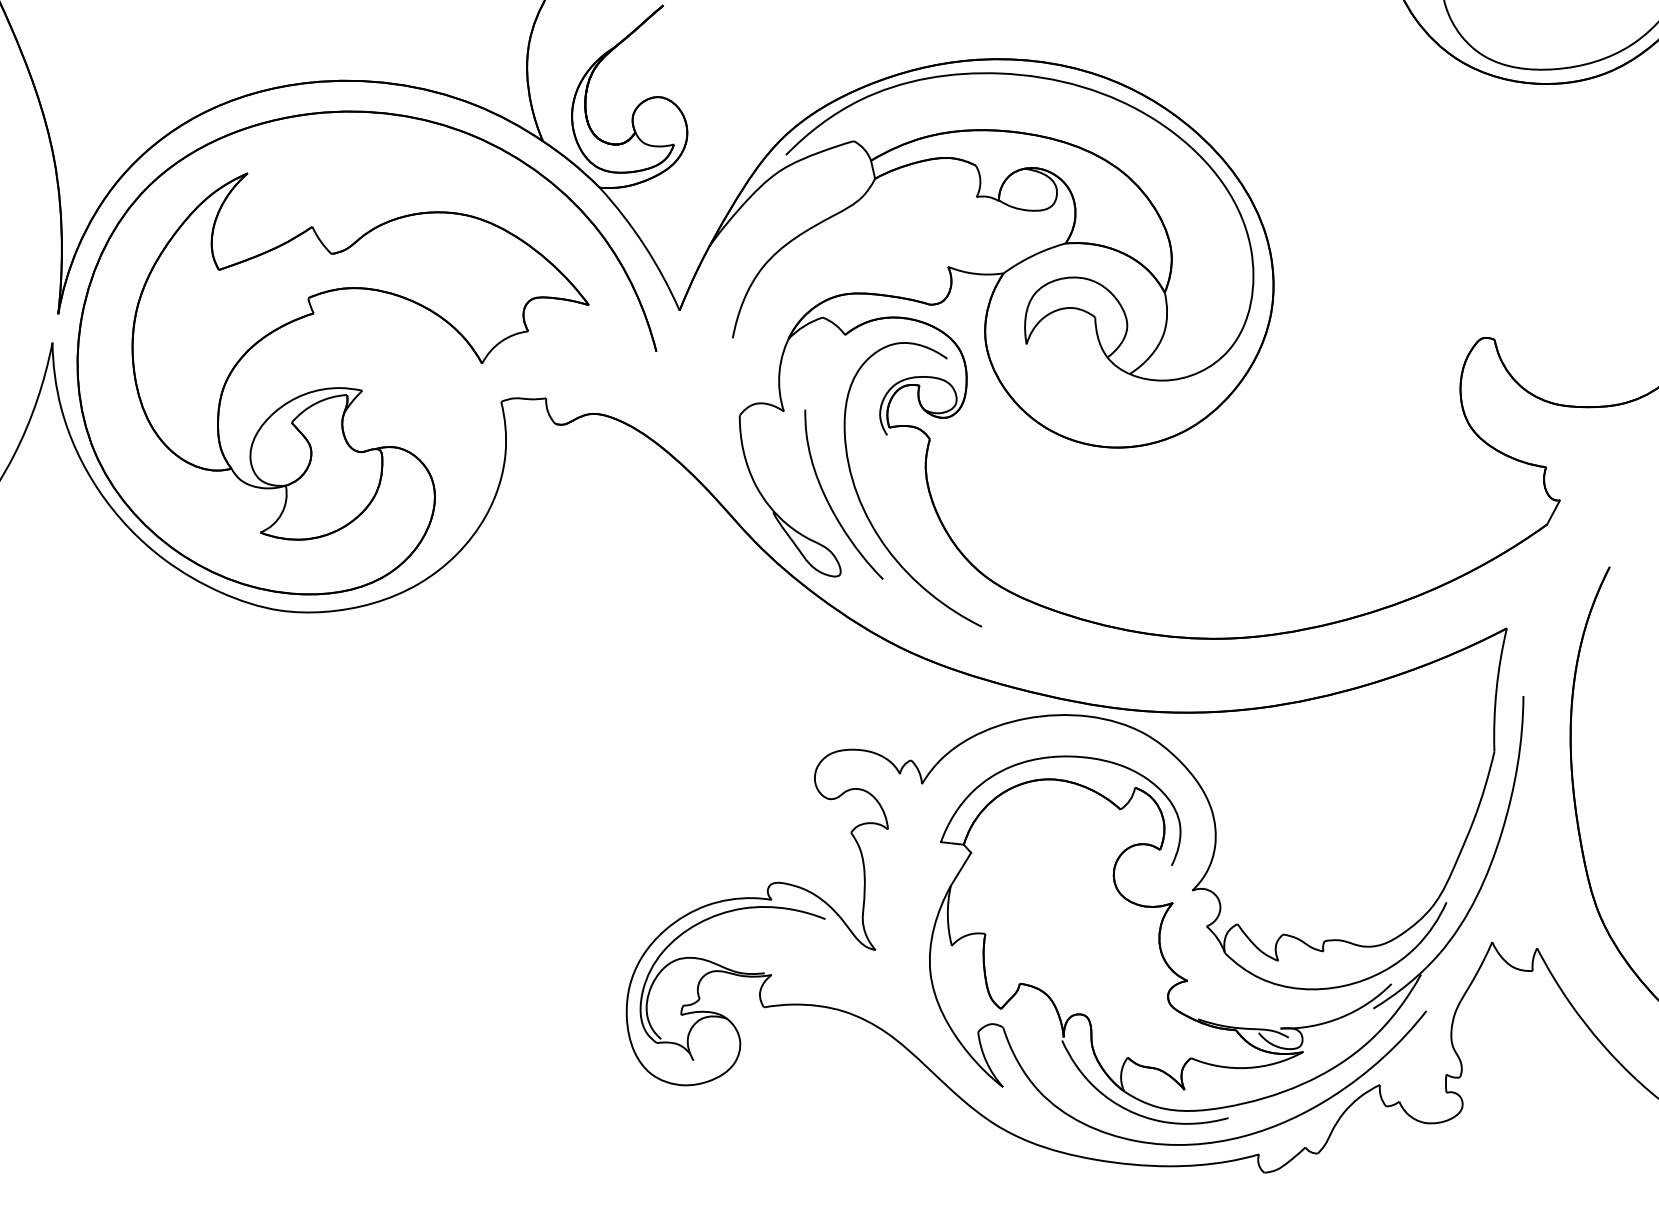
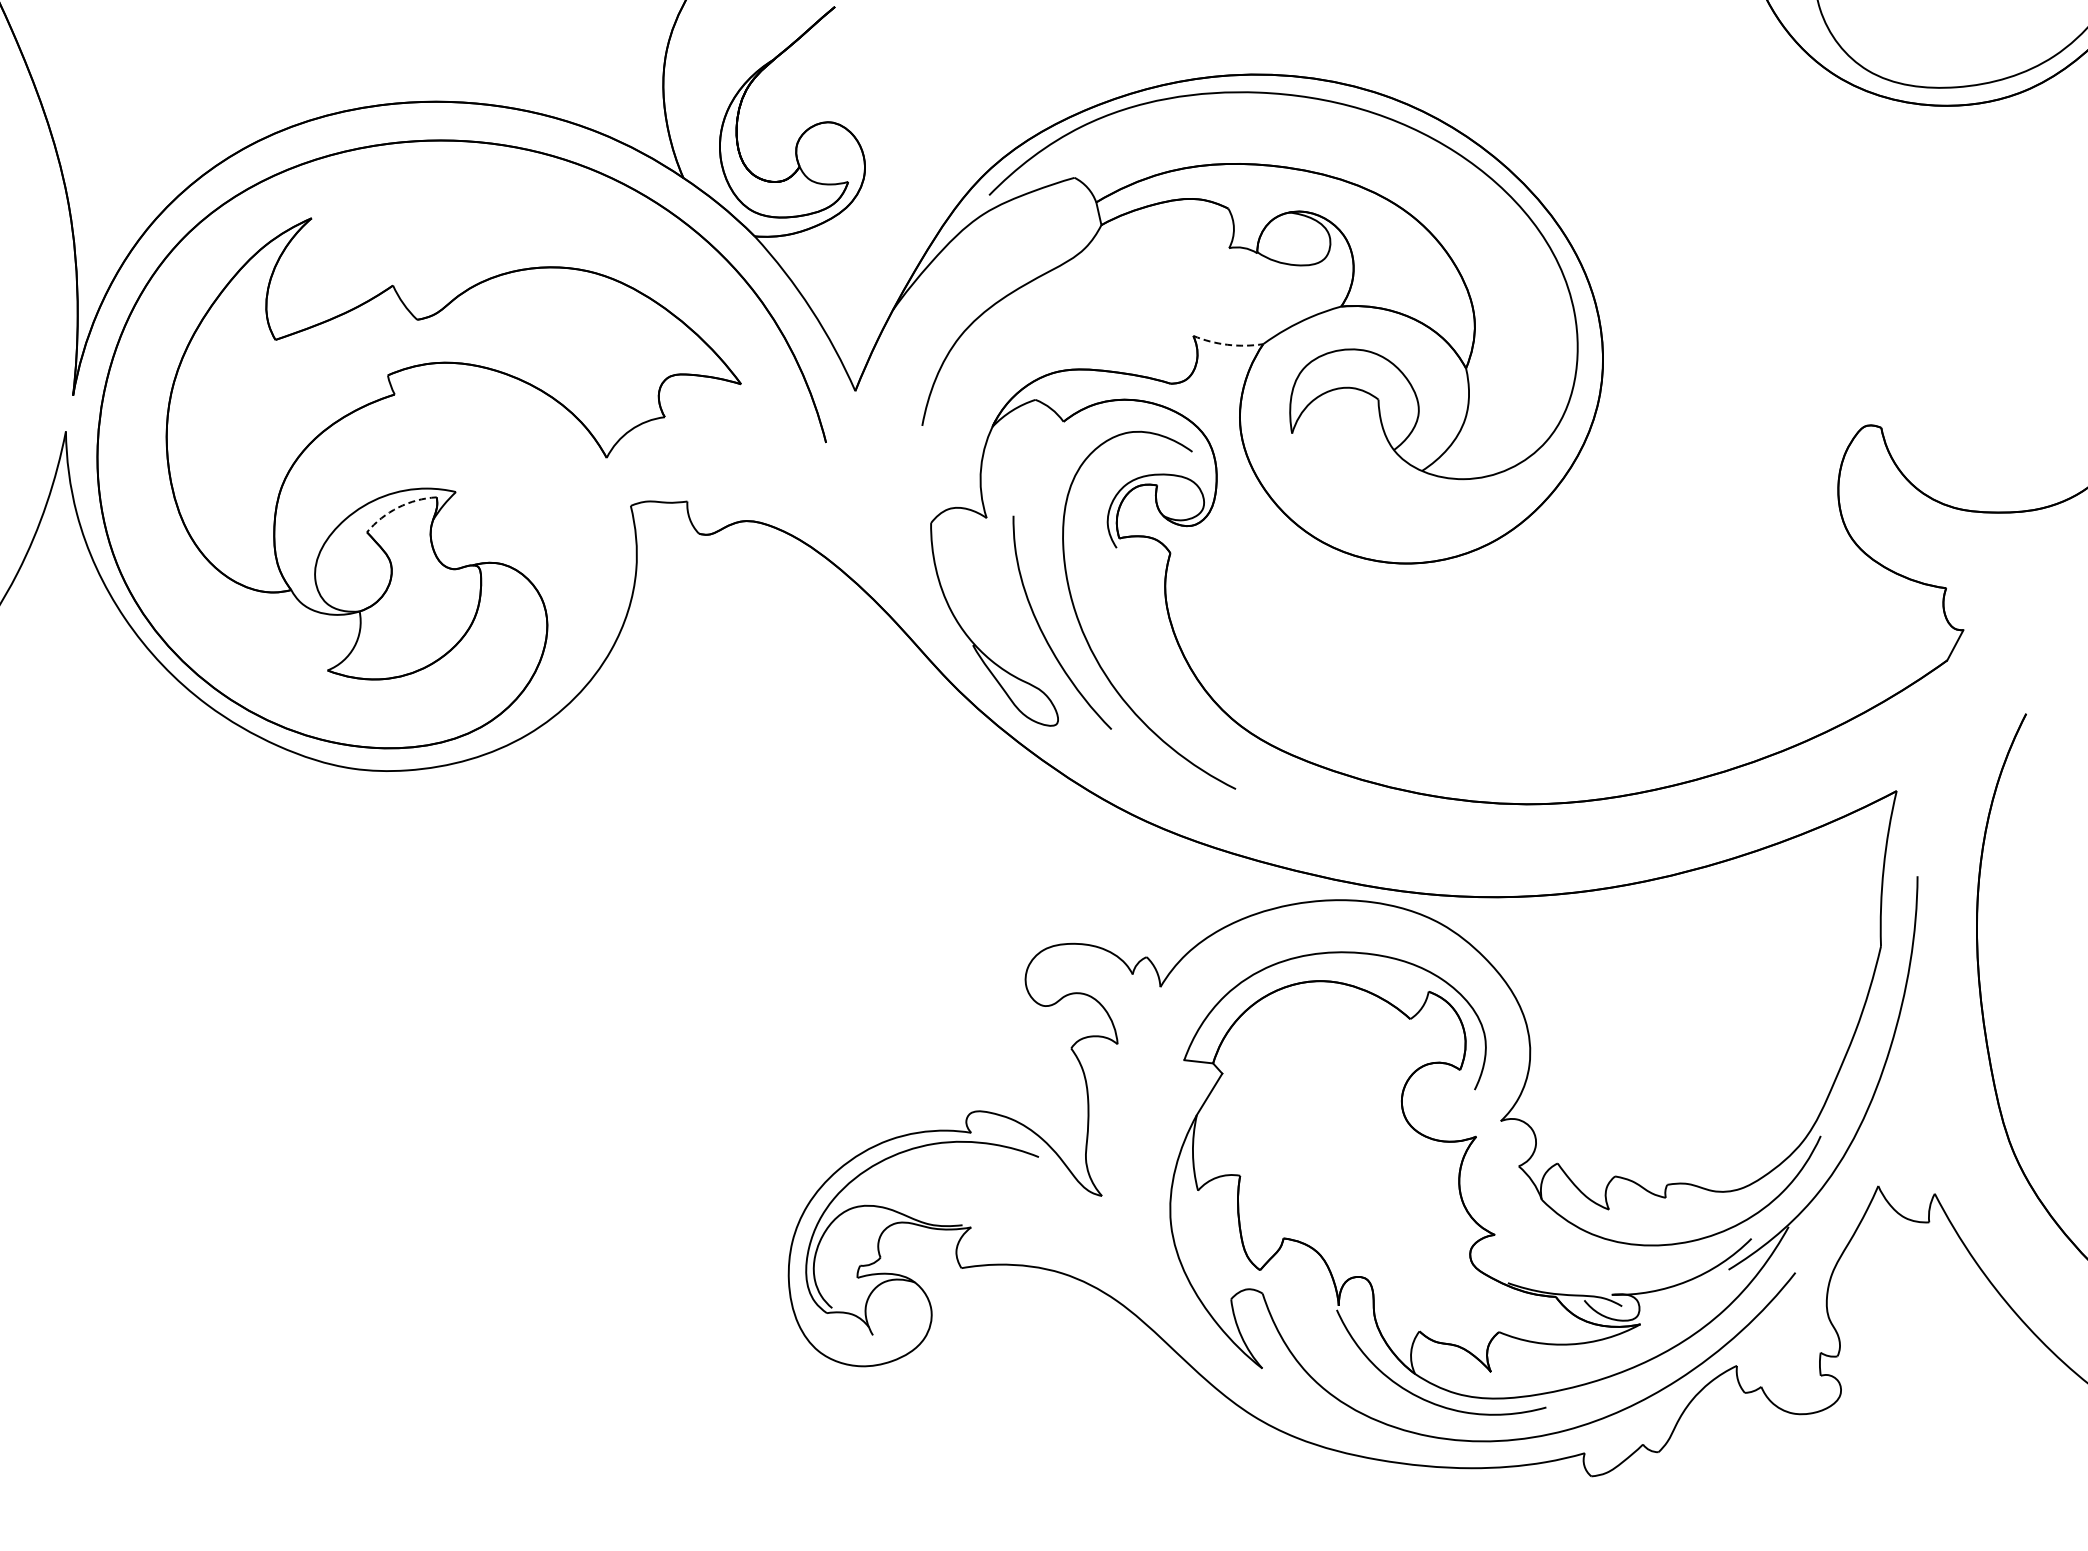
arc: (975, 273) -> (1227, 344), solid -> dashed
arc: (316, 403) -> (398, 507), solid -> dashed

